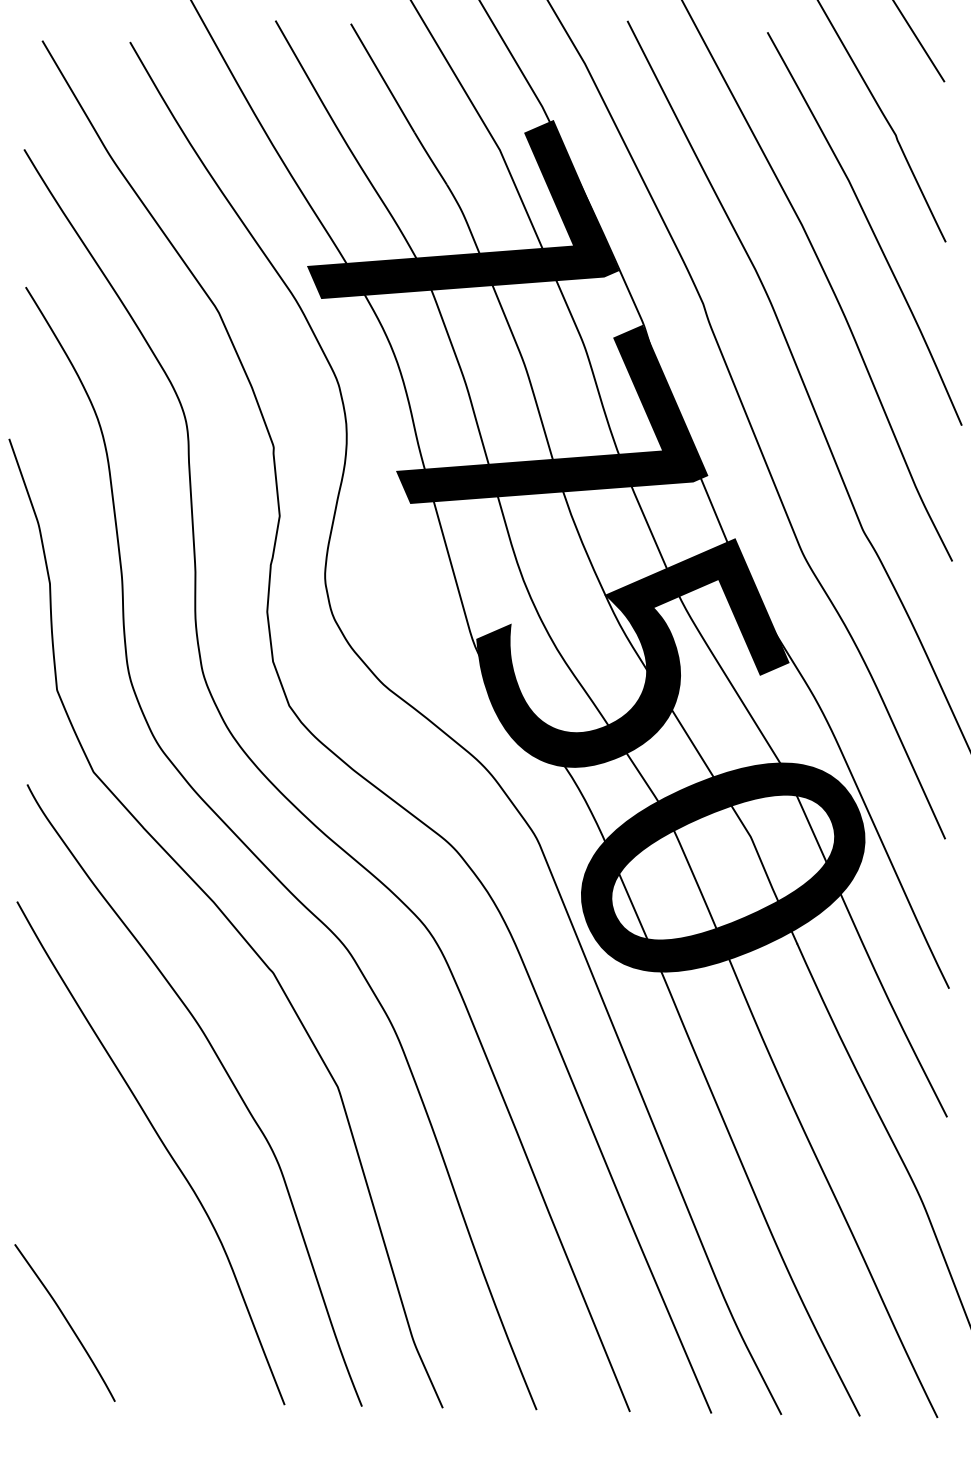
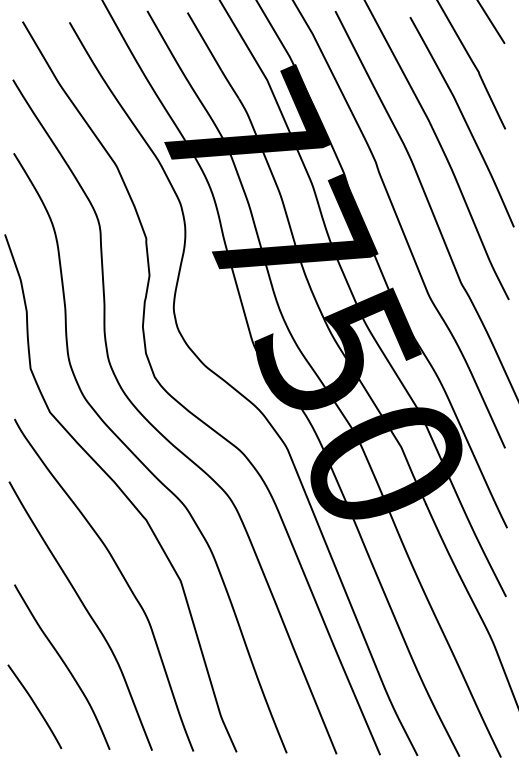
curve: (120, 1245) -> (64, 665), added

